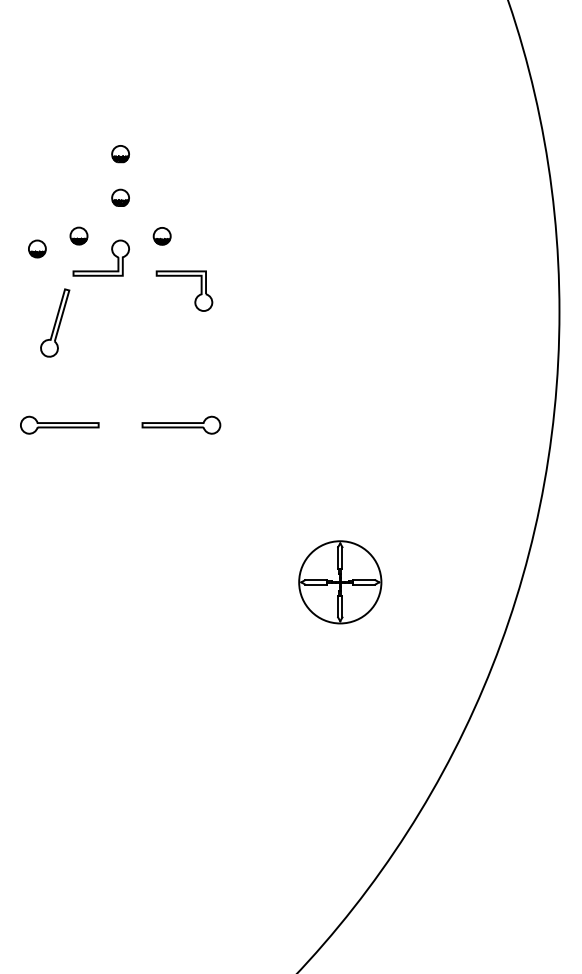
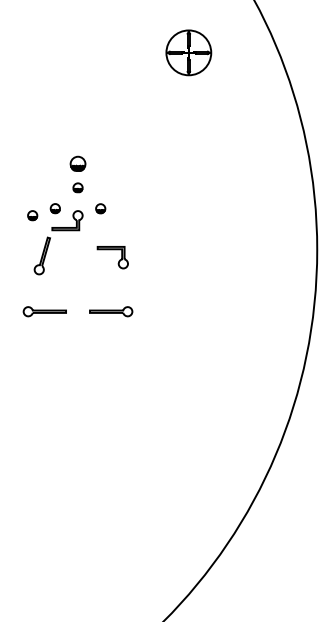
part: (119, 153) -> (77, 163), size x1.6
part: (183, 278) -> (112, 250), moved
part: (339, 582) -> (197, 397), removed

